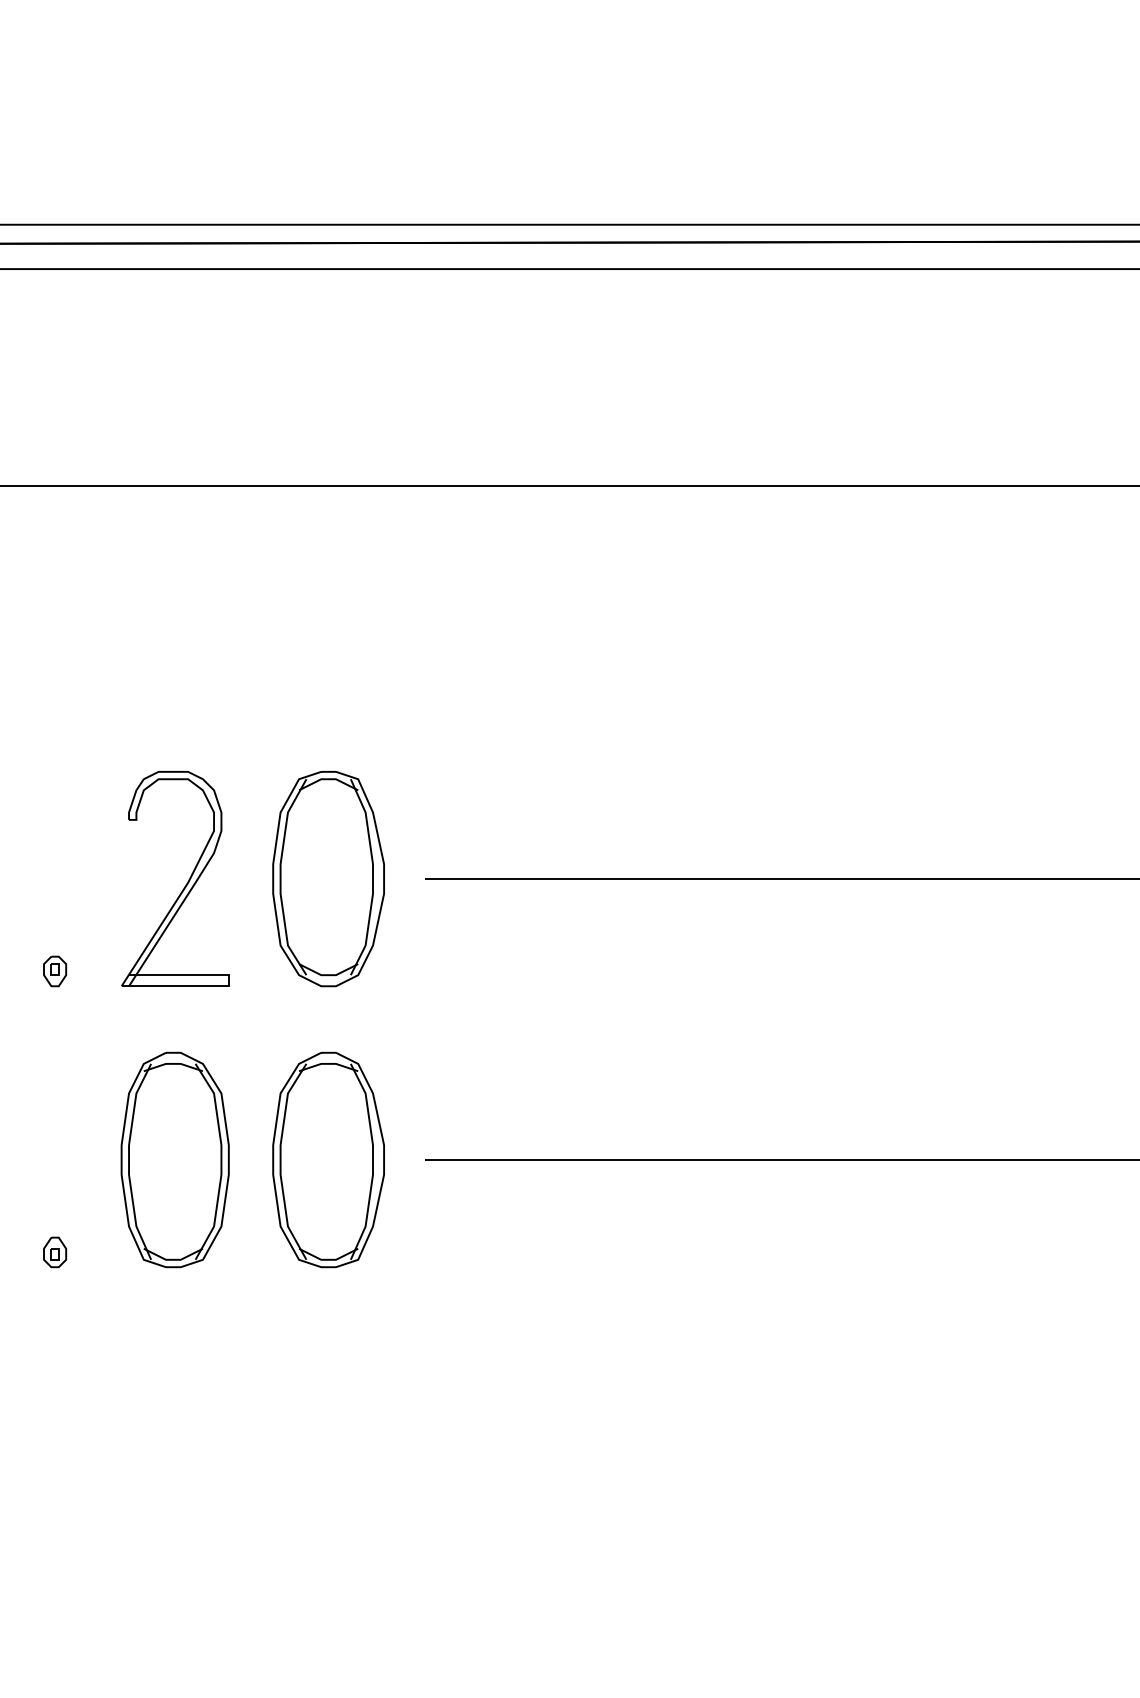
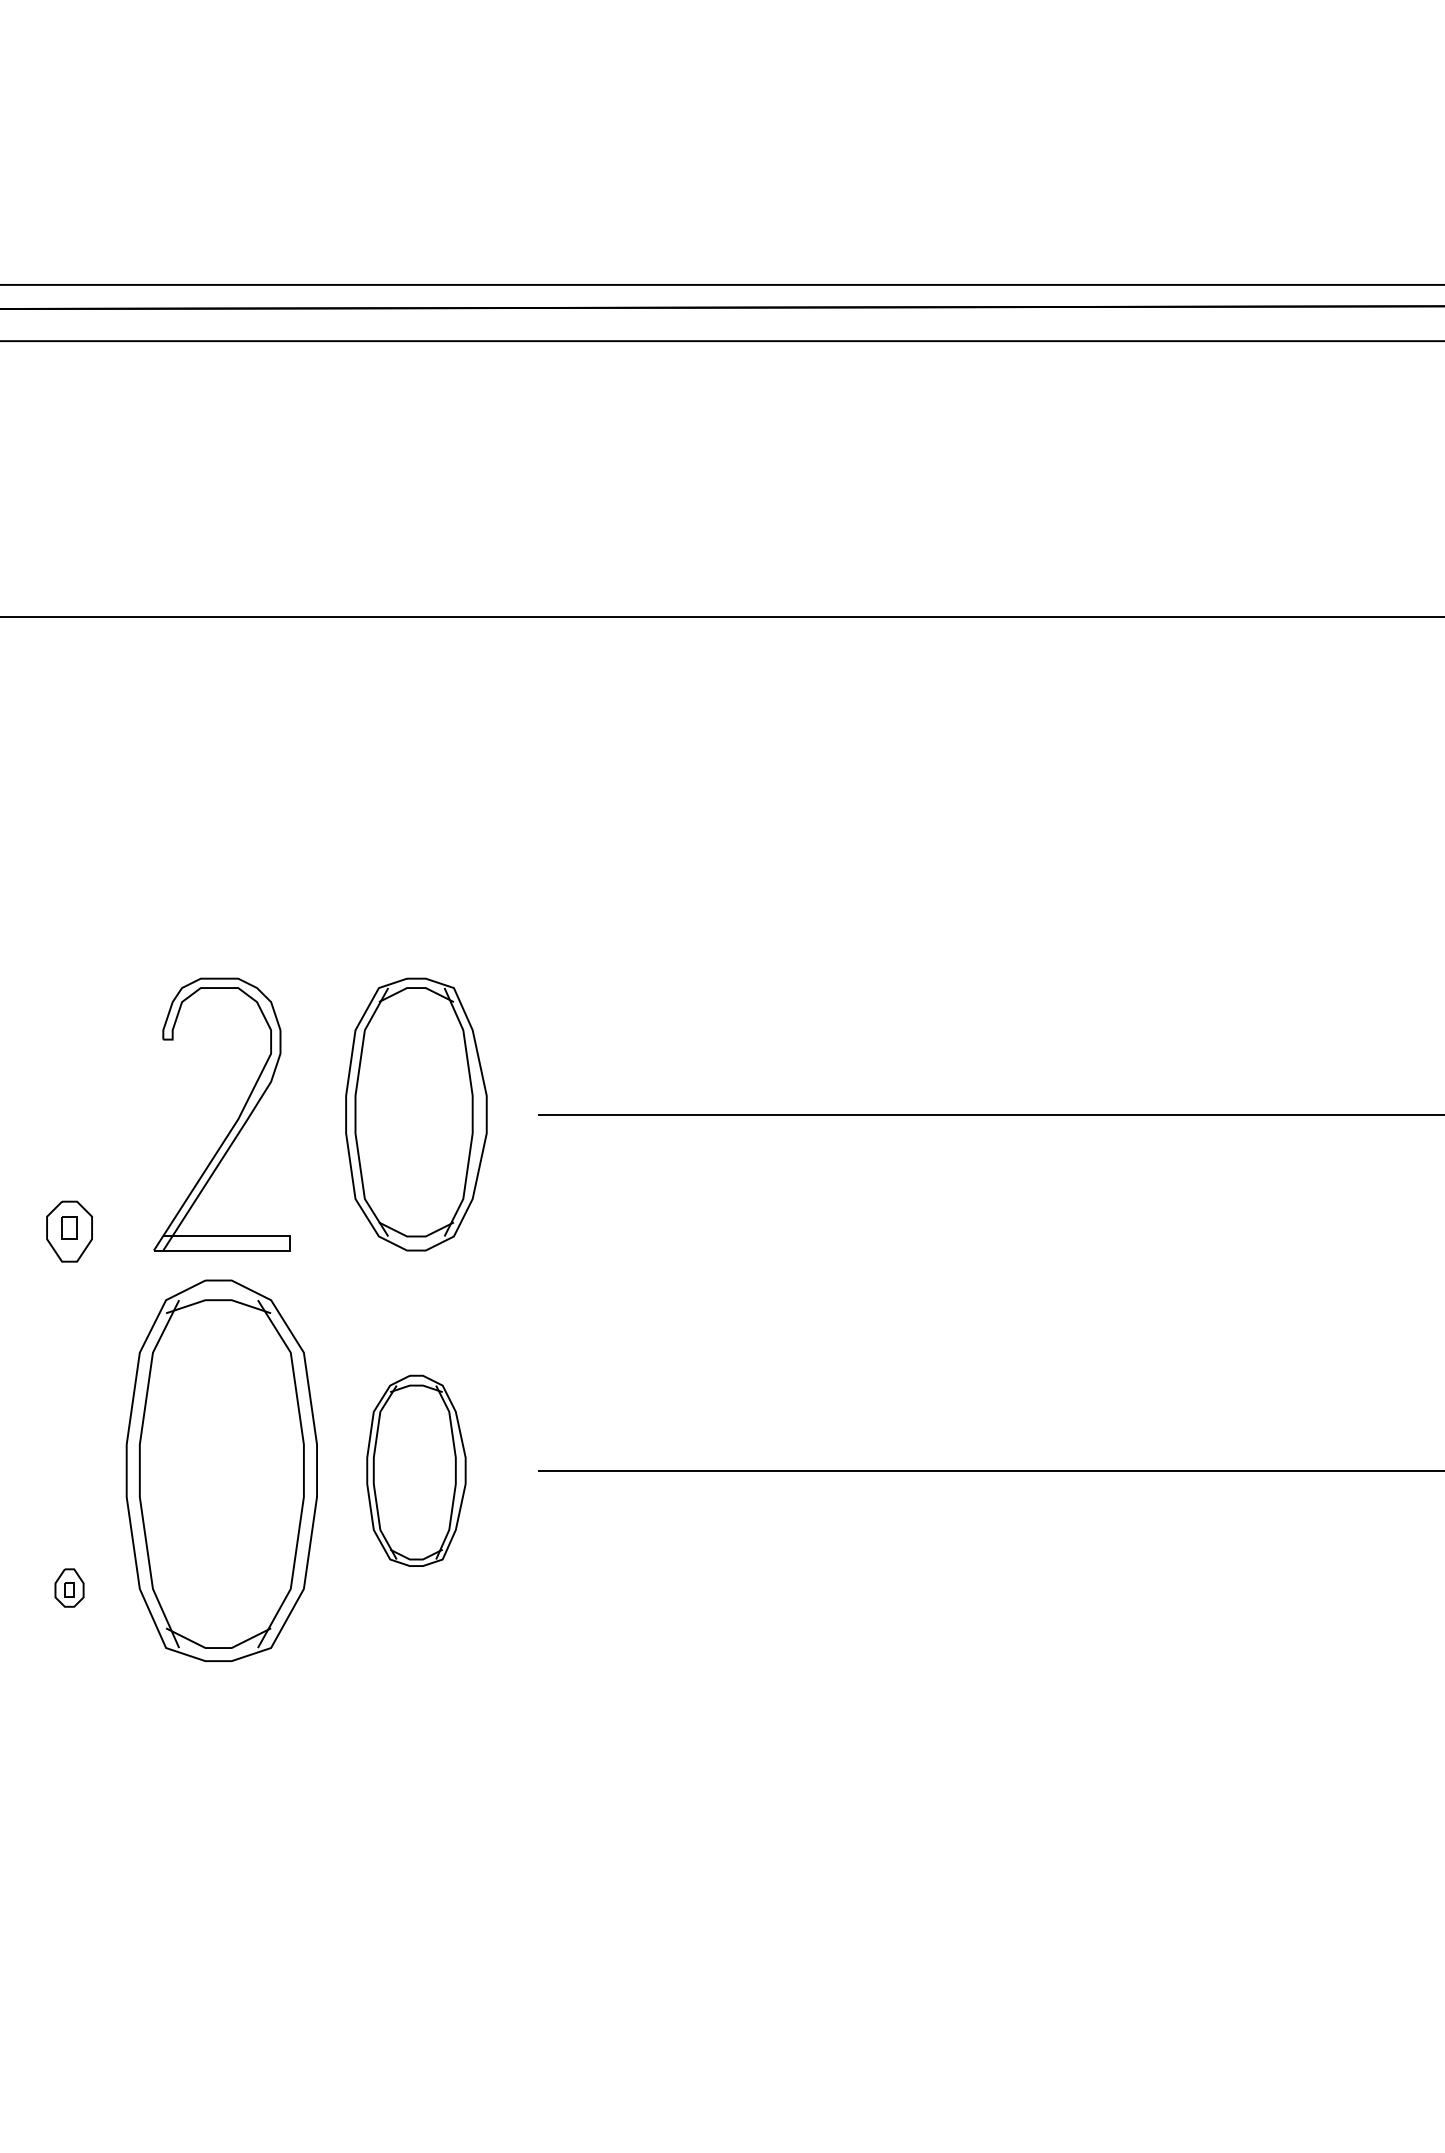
part: (55, 971) -> (69, 1231), size x1.6
part: (174, 1159) -> (221, 1470), size x1.4
part: (328, 1159) -> (416, 1470), size x0.7

